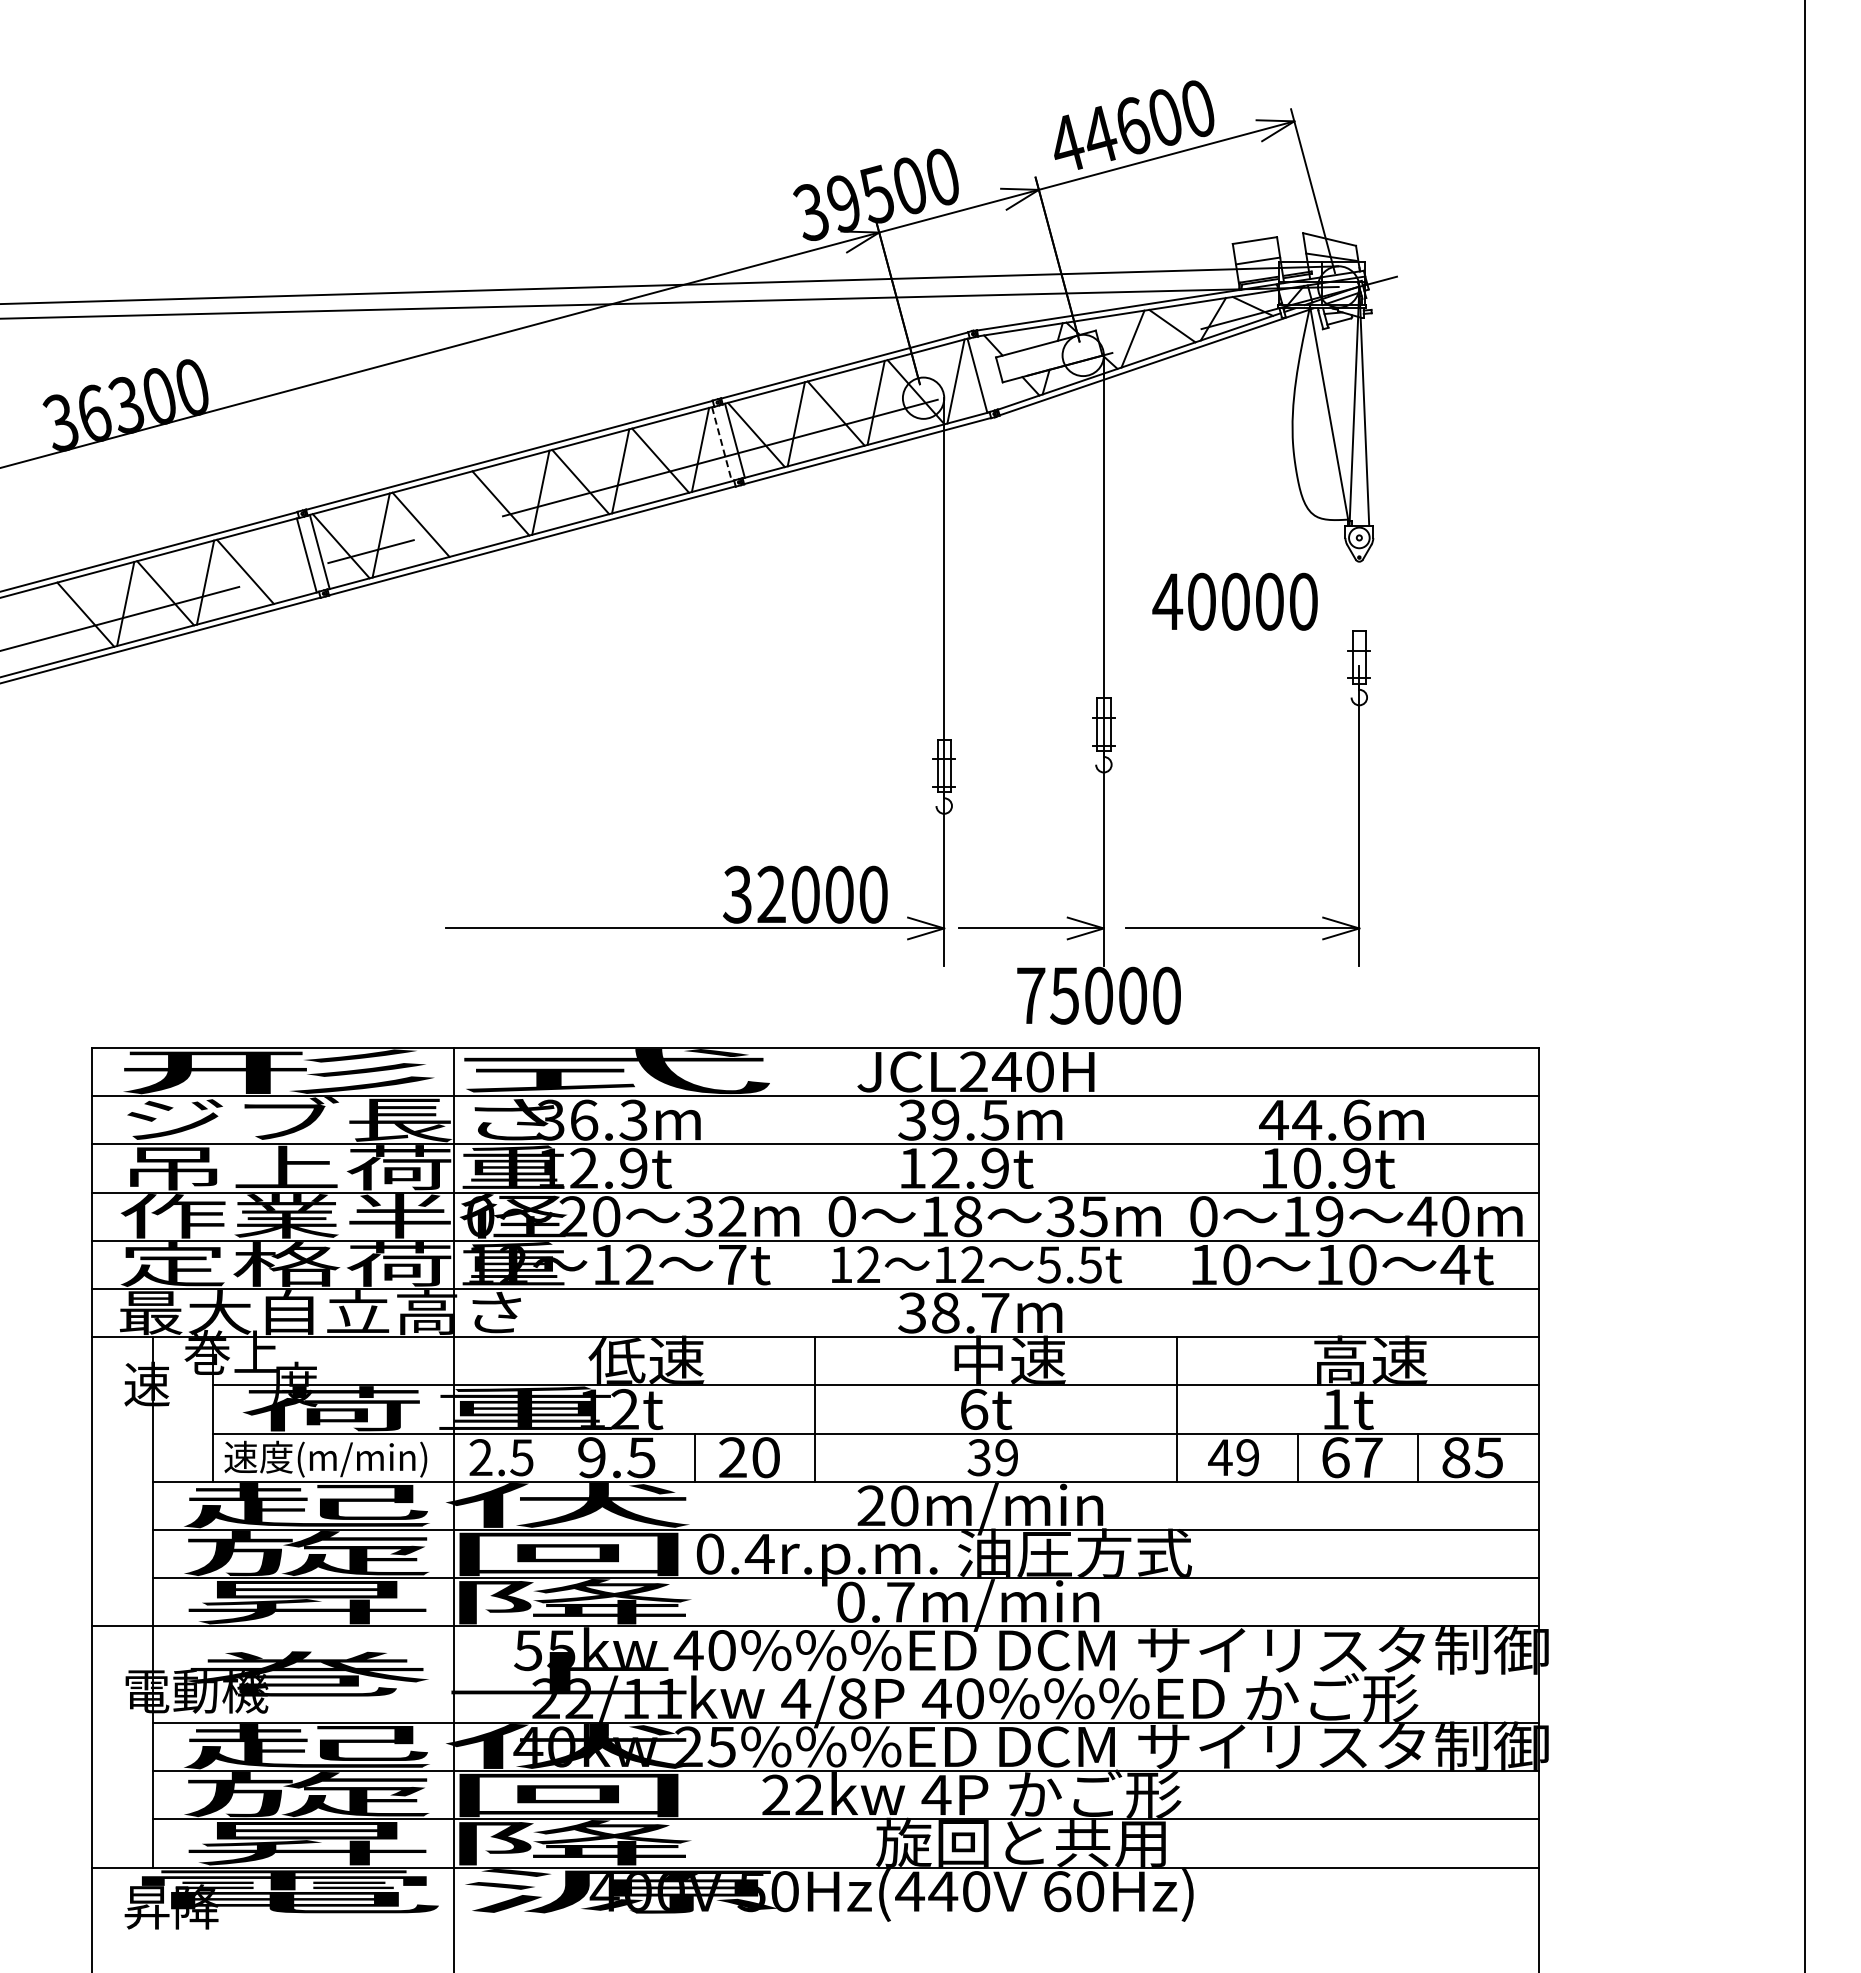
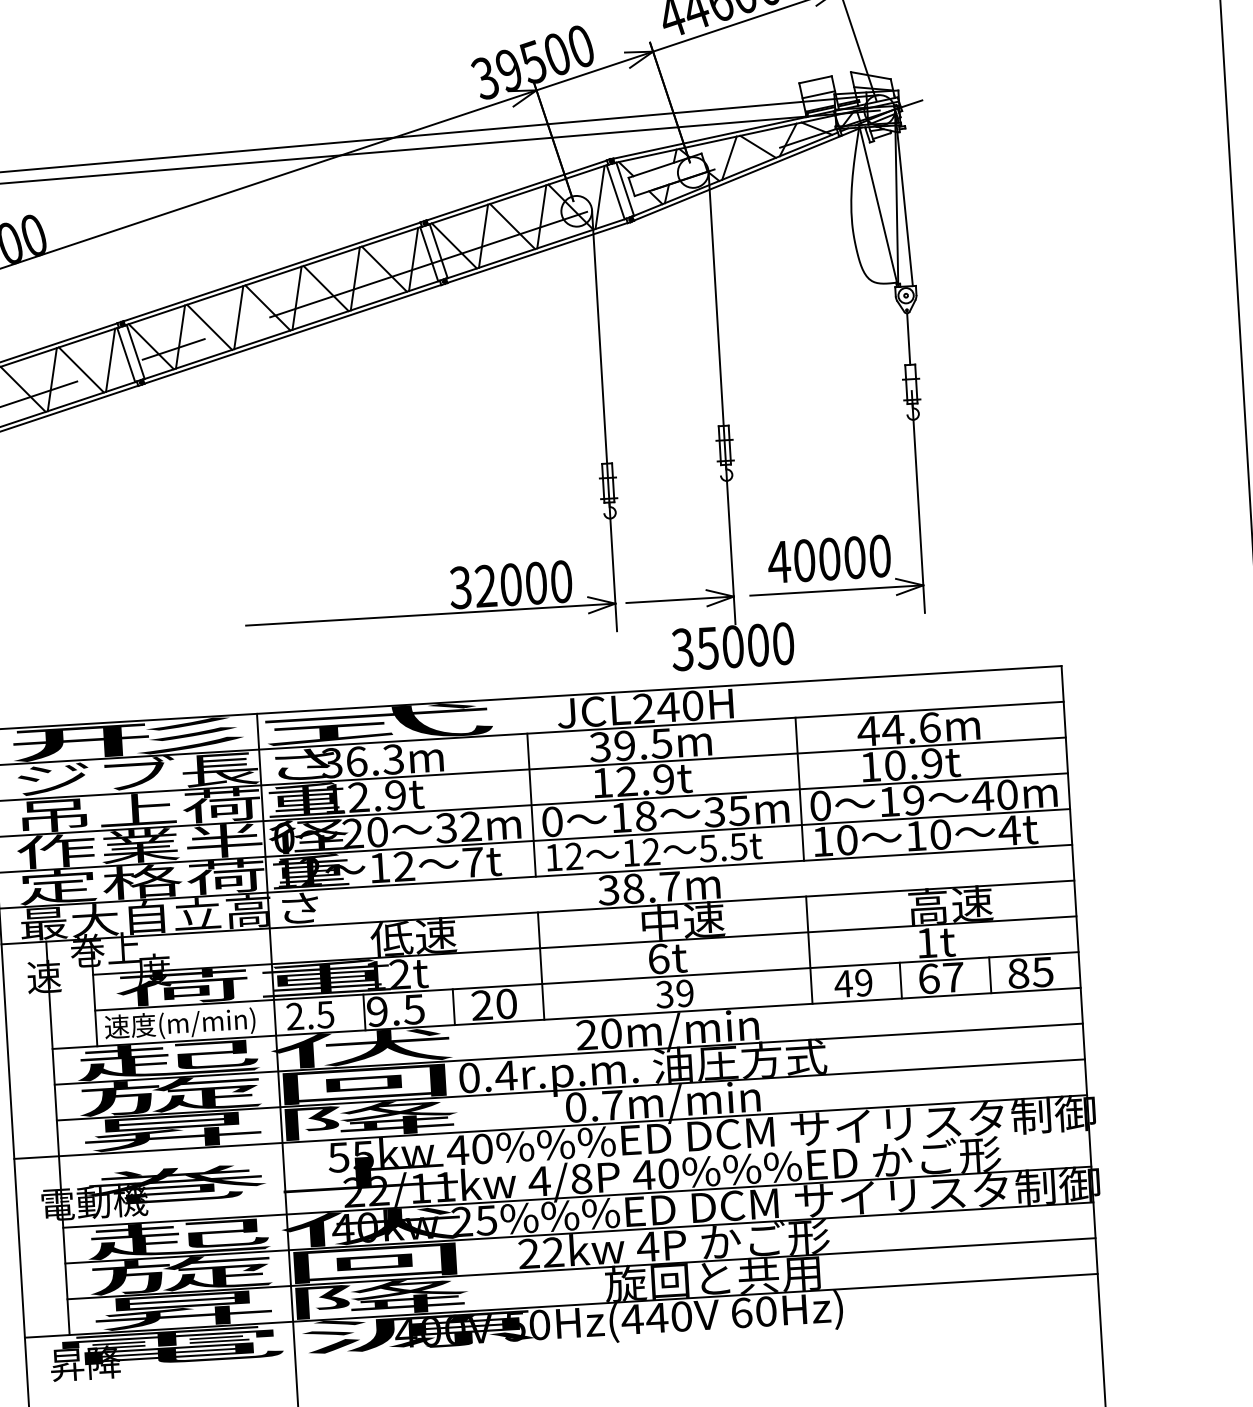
line: (990, 371) -> (625, 188), added
line: (722, 444) -> (429, 254), dashed -> solid
line: (460, 514) -> (238, 317), added
line: (284, 561) -> (109, 360), added
line: (1359, 596) -> (908, 339), added
text: (1234, 601) -> (828, 559), moved
text: (1030, 995) -> (682, 649), 75000 -> 35000
line: (815, 1192) -> (531, 805), added
line: (1177, 1192) -> (800, 789), added
line: (574, 1457) -> (364, 1012), added

